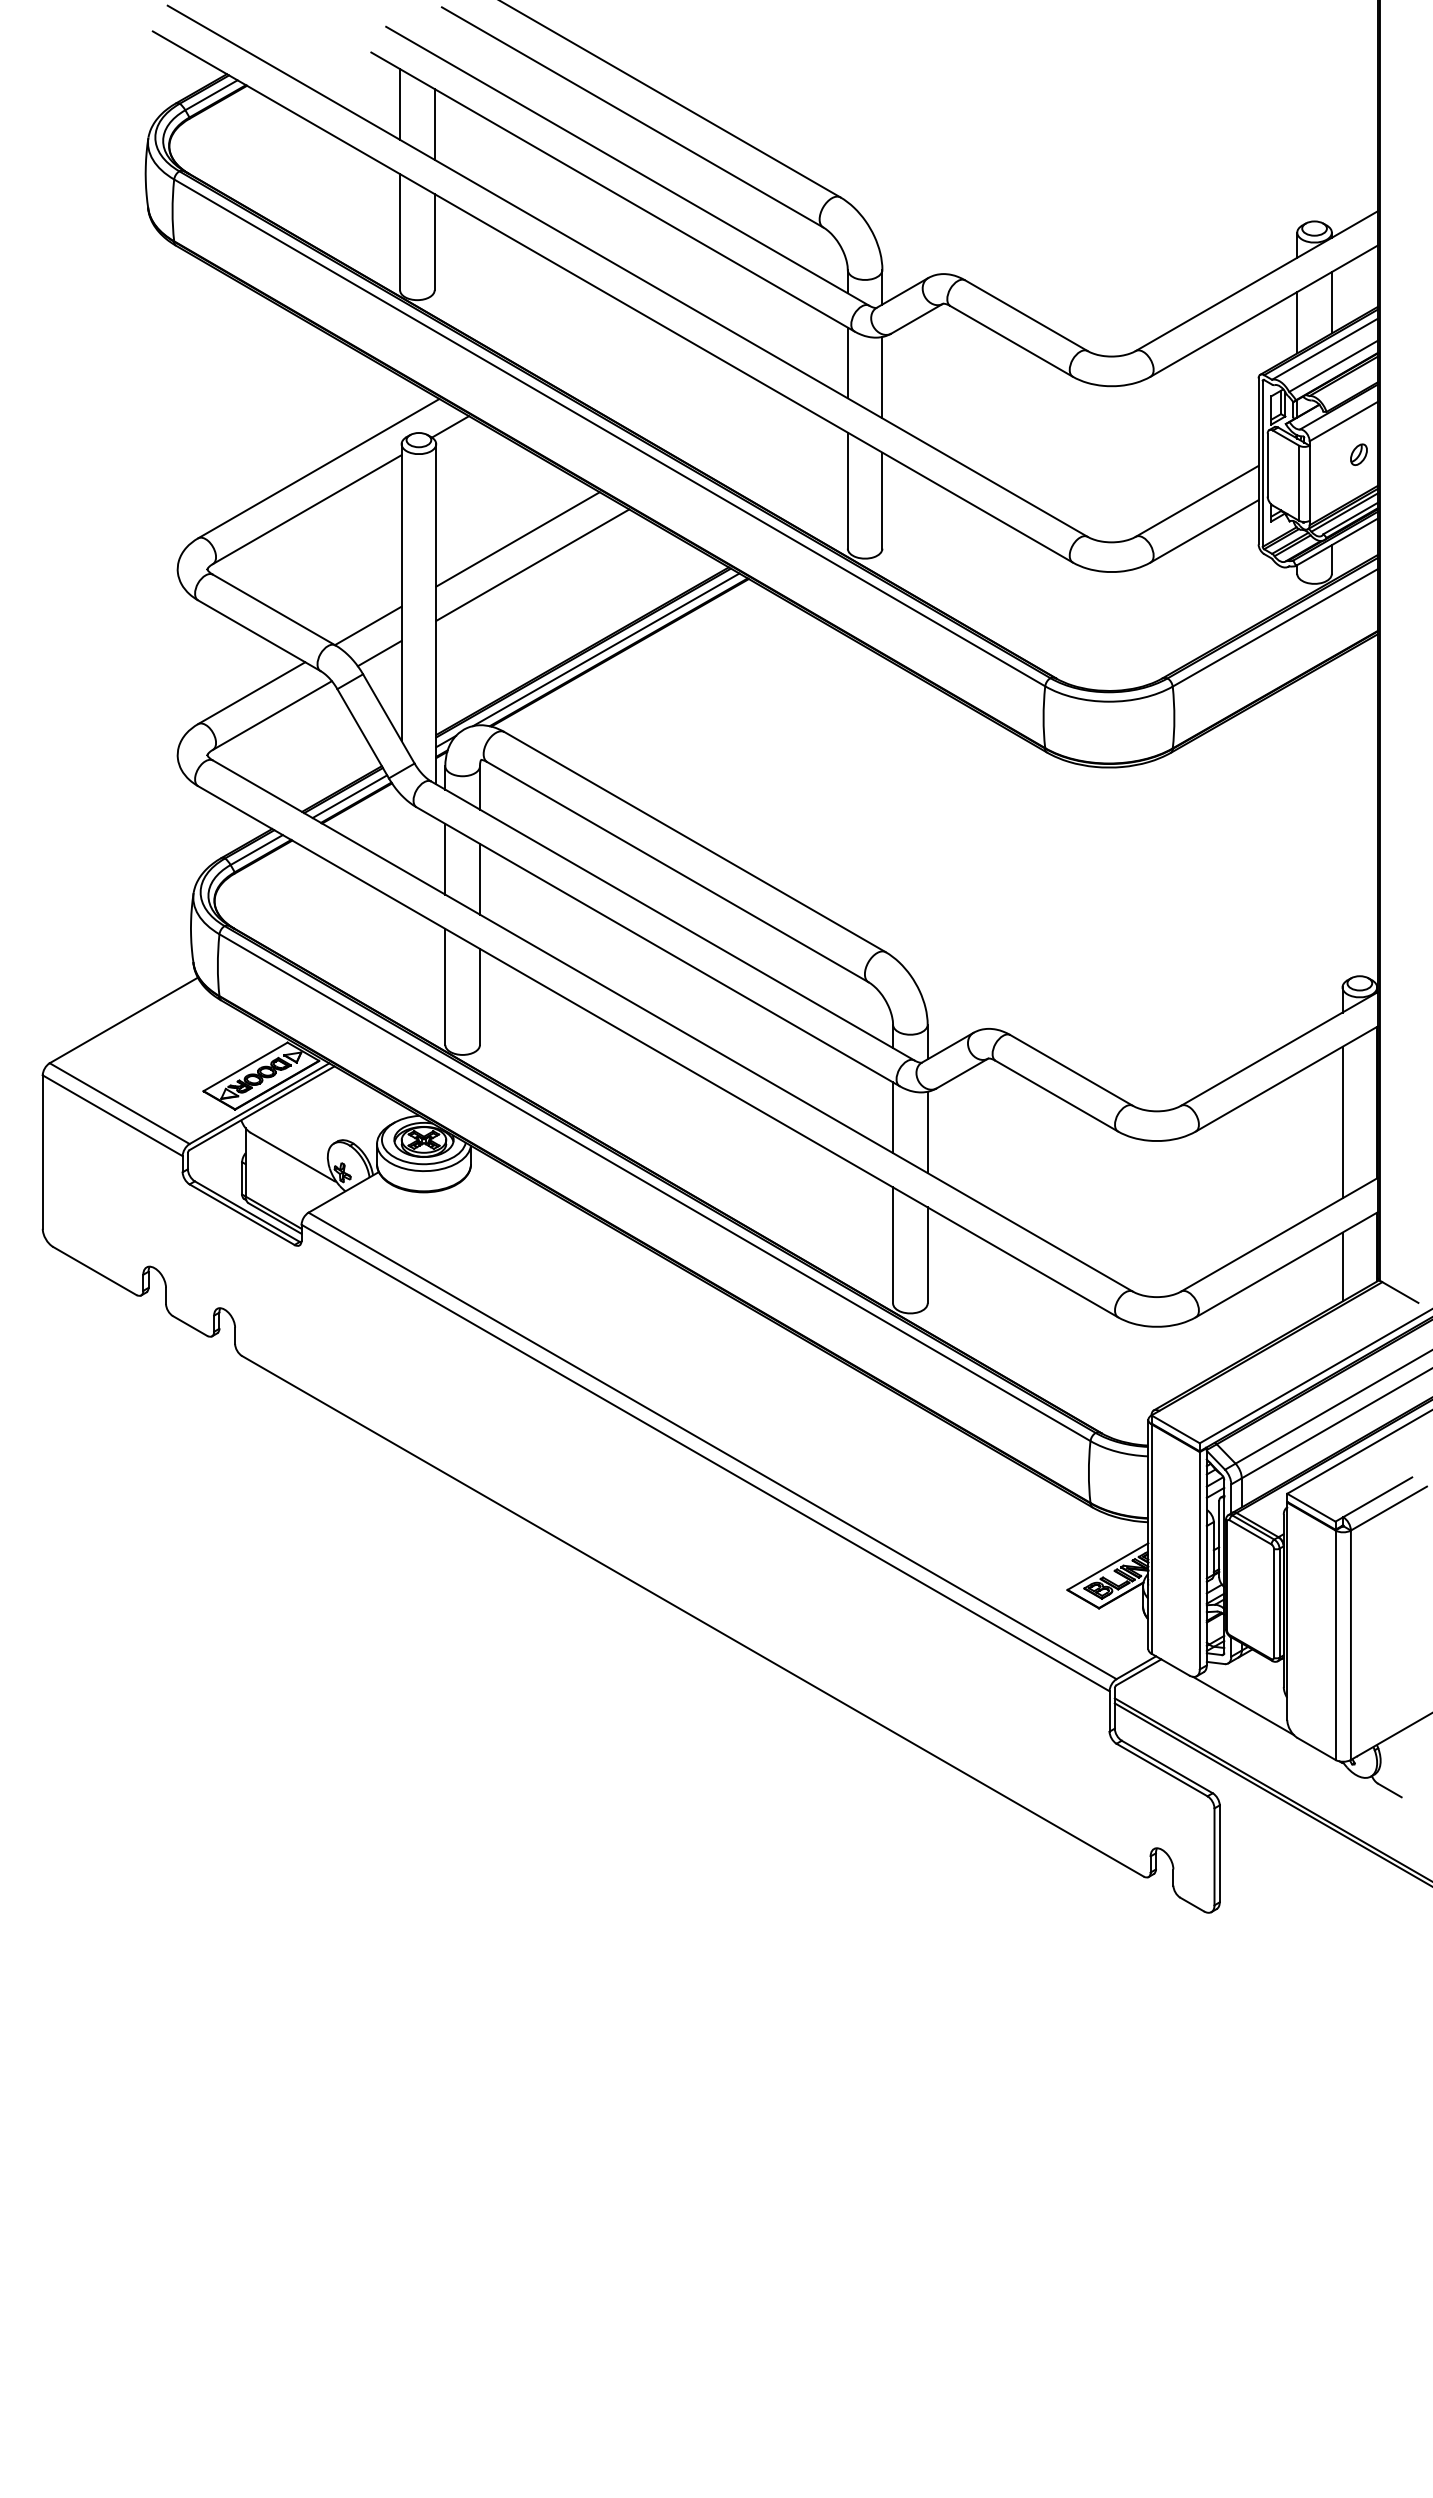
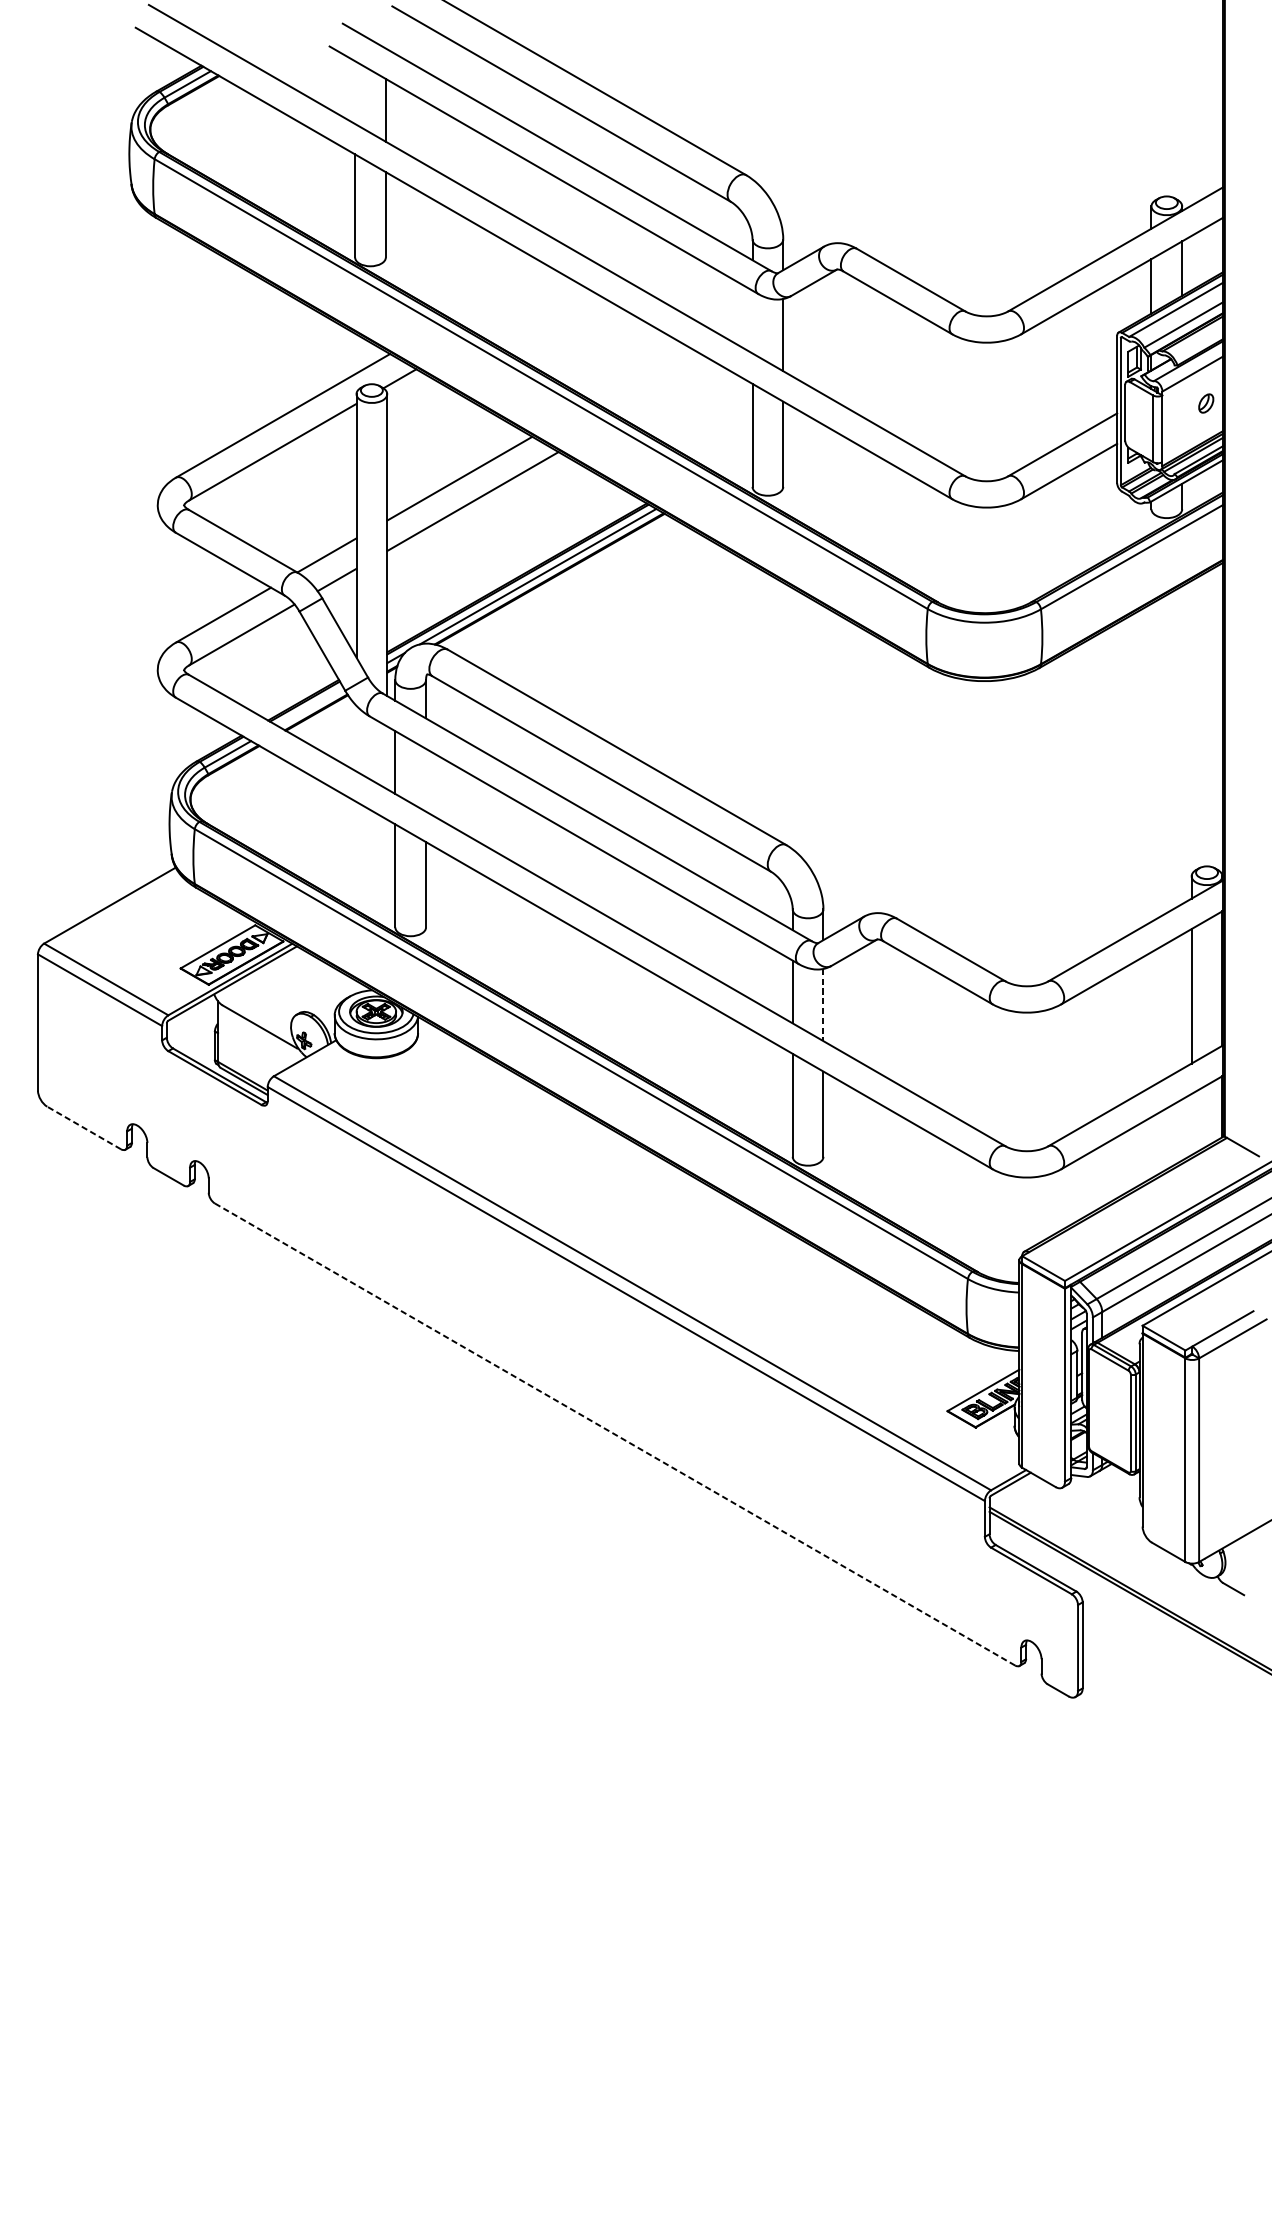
line: (400, 104) -> (355, 92), removed
line: (847, 362) -> (752, 321), removed
line: (349, 796) -> (310, 706), removed
line: (479, 878) -> (425, 779), removed
line: (927, 1132) -> (823, 1005), solid -> dashed
line: (1342, 1266) -> (1191, 1124), removed
line: (94, 1270) -> (83, 1127), solid -> dashed
line: (692, 1616) -> (614, 1434), solid -> dashed
line: (1243, 1705) -> (1103, 1513), removed

